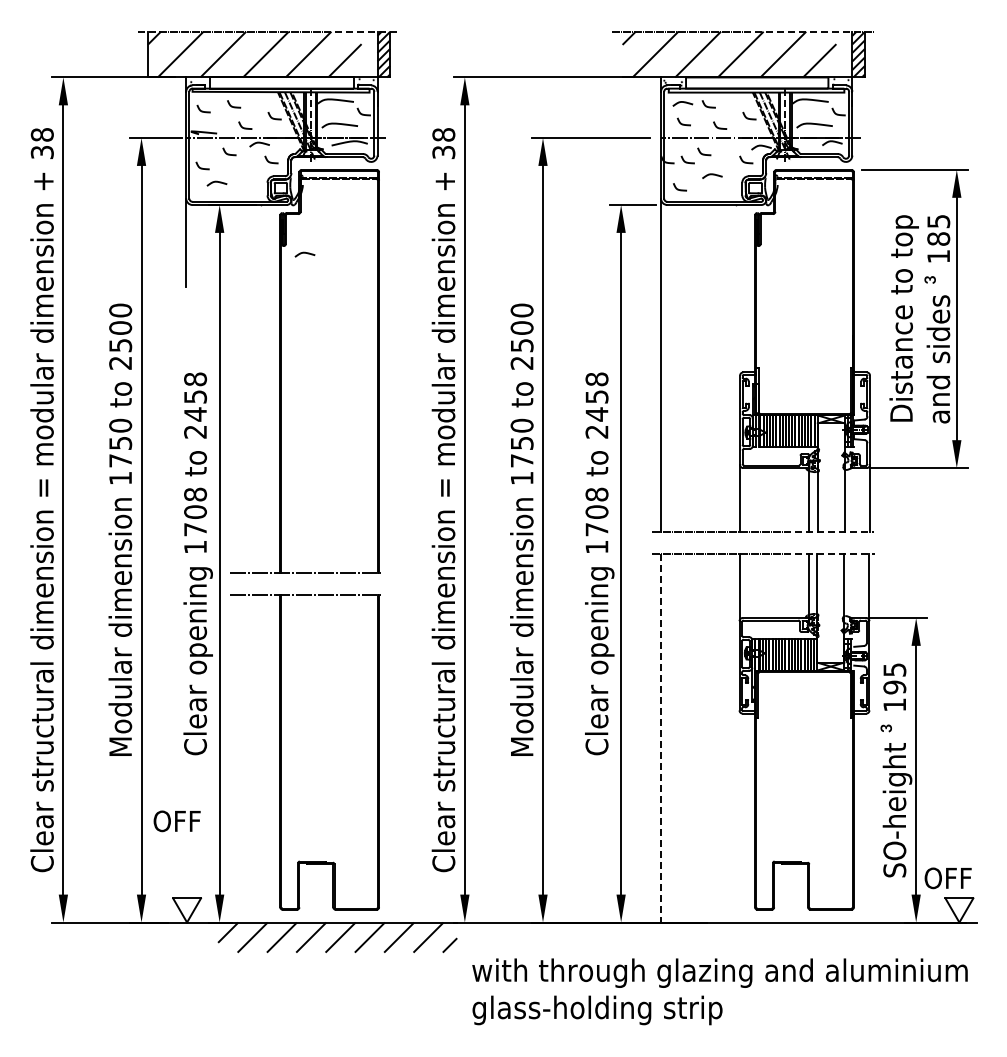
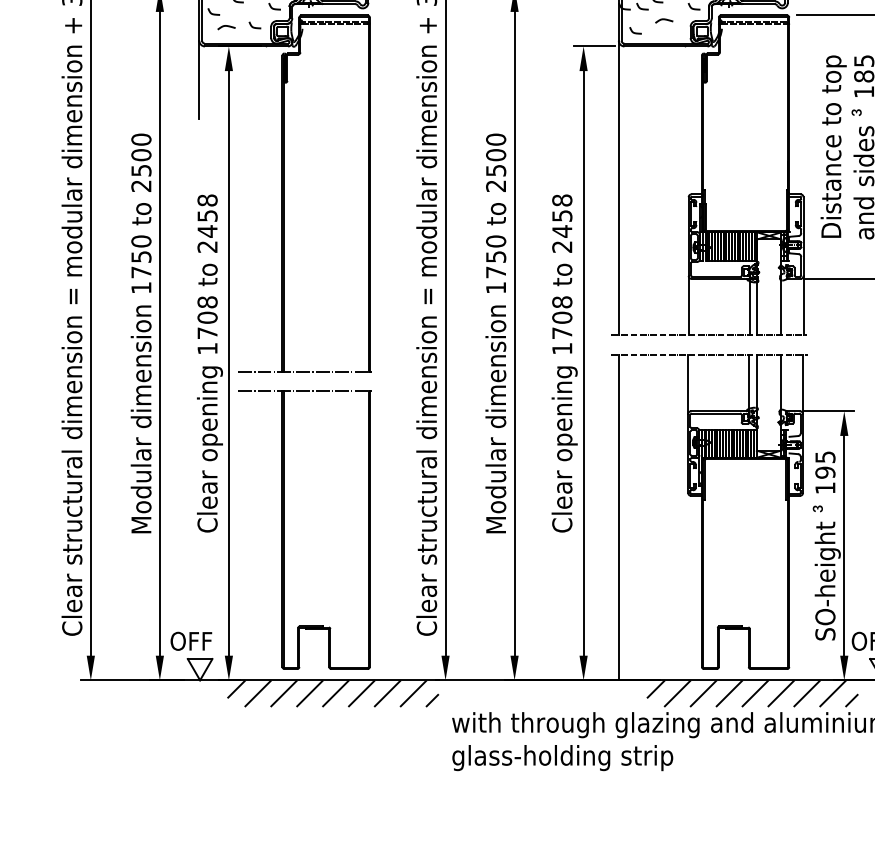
curve: (249, 183) -> (255, 27), added
curve: (304, 253) -> (303, 89), removed
line: (660, 738) -> (618, 517), dashed -> solid
text: (176, 821) -> (190, 641), moved
hatch: (812, 937) -> (752, 693), added

